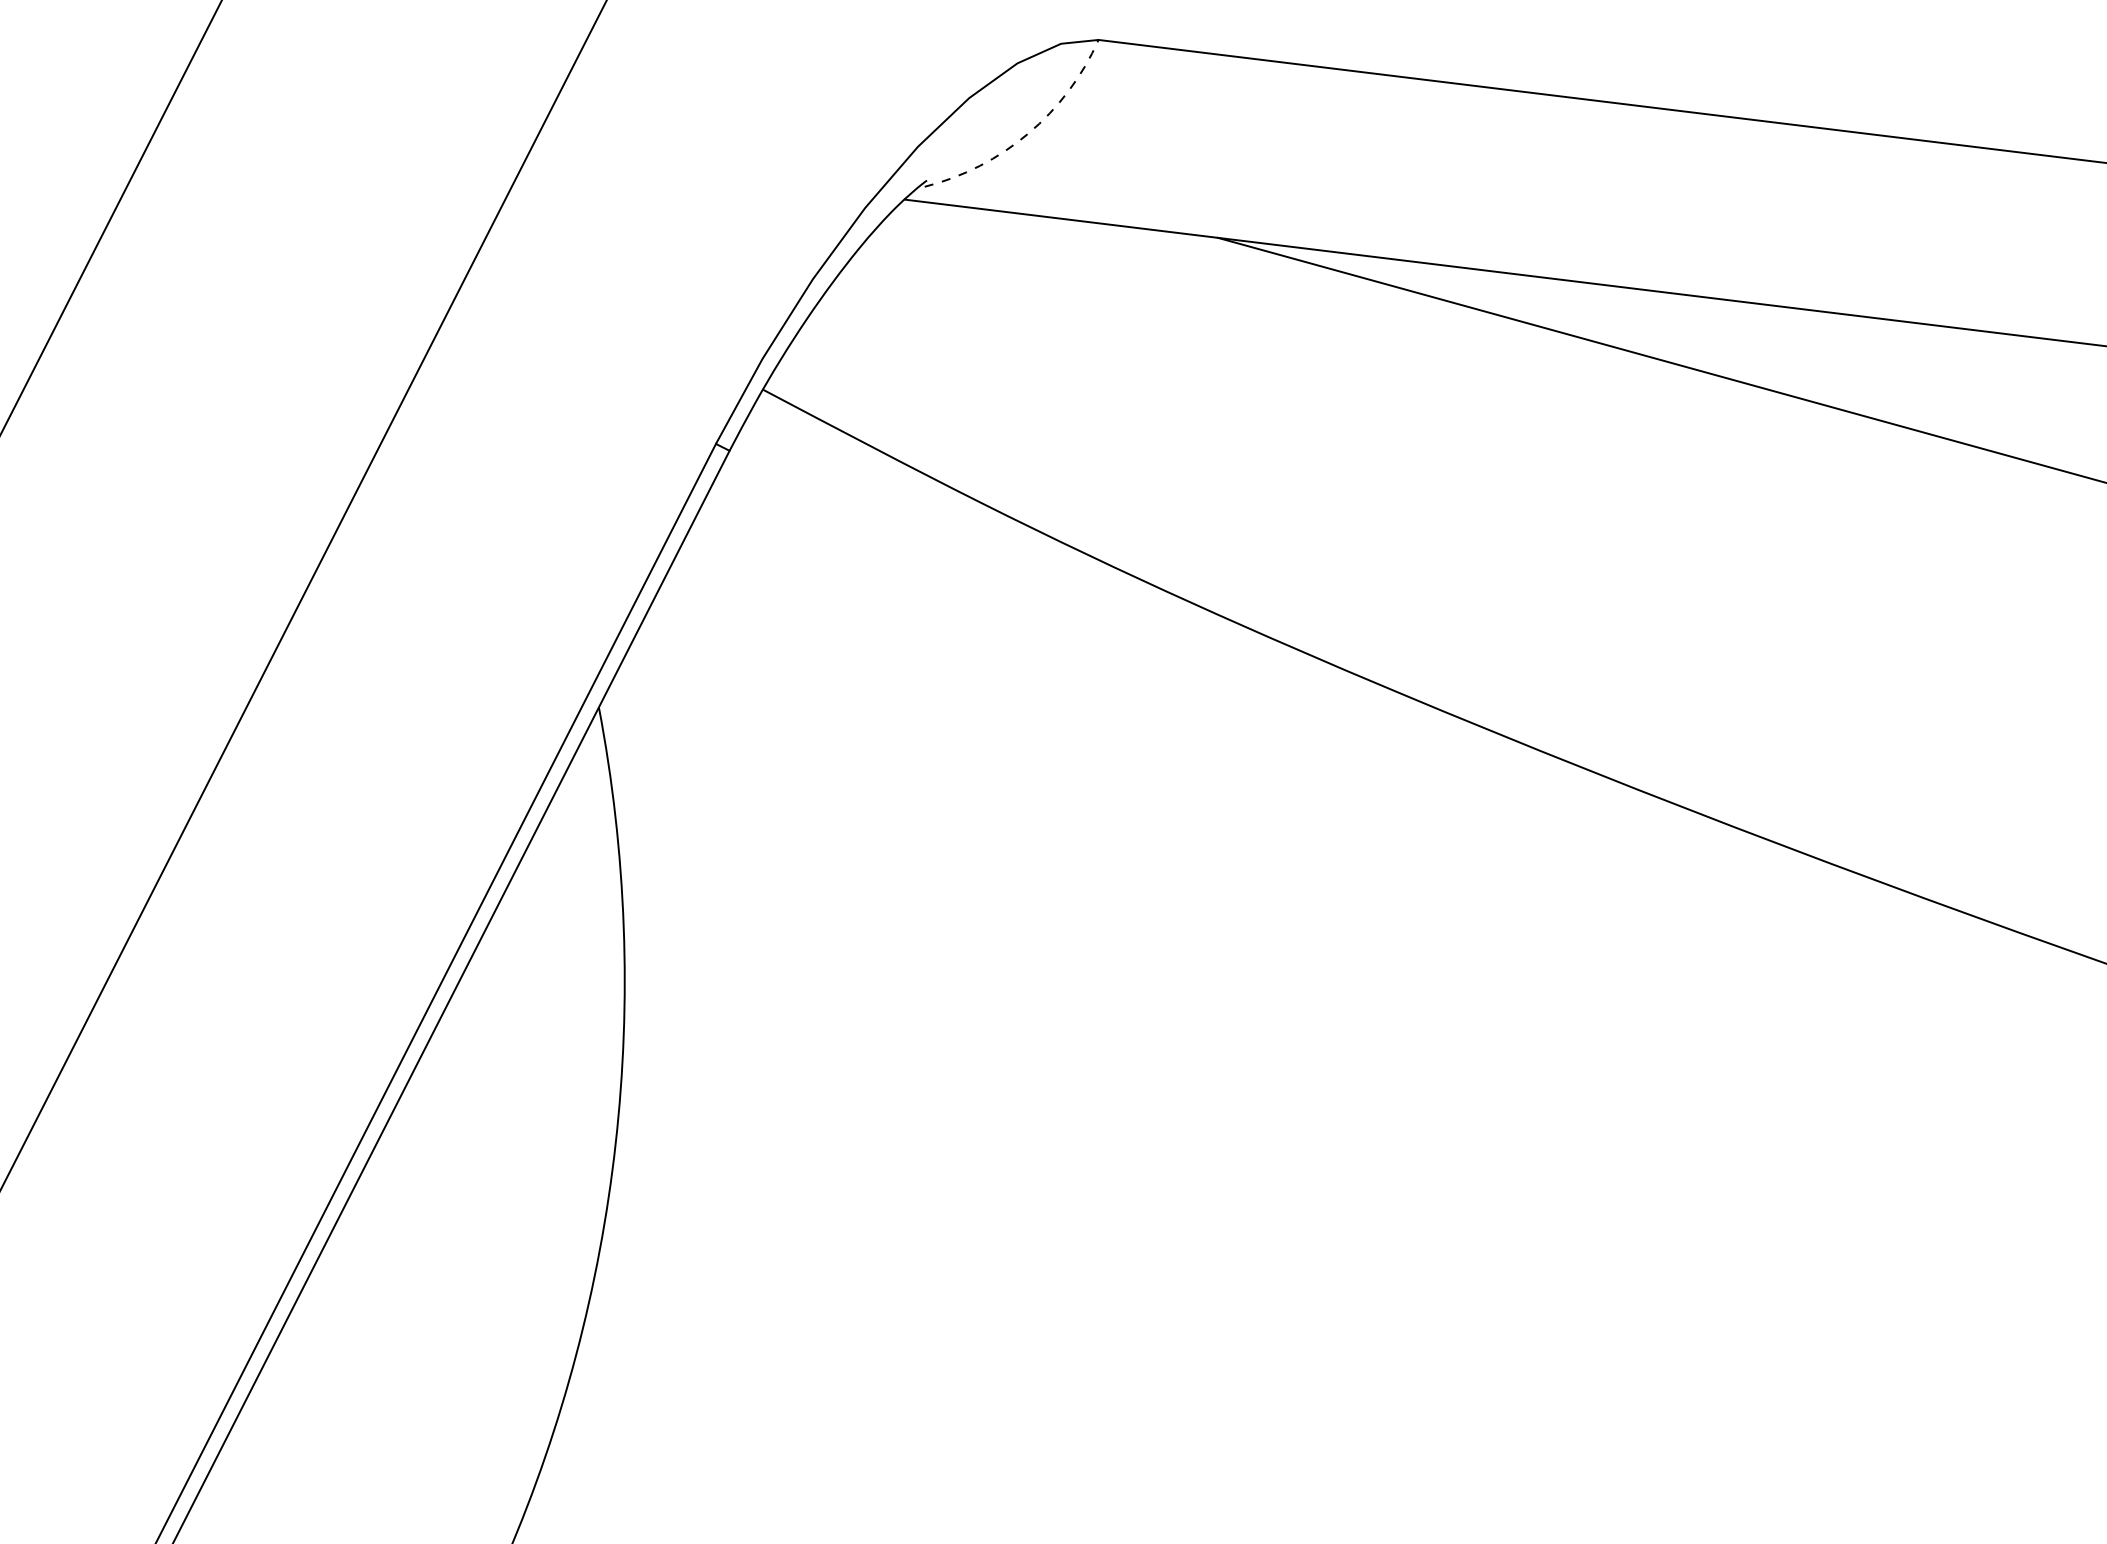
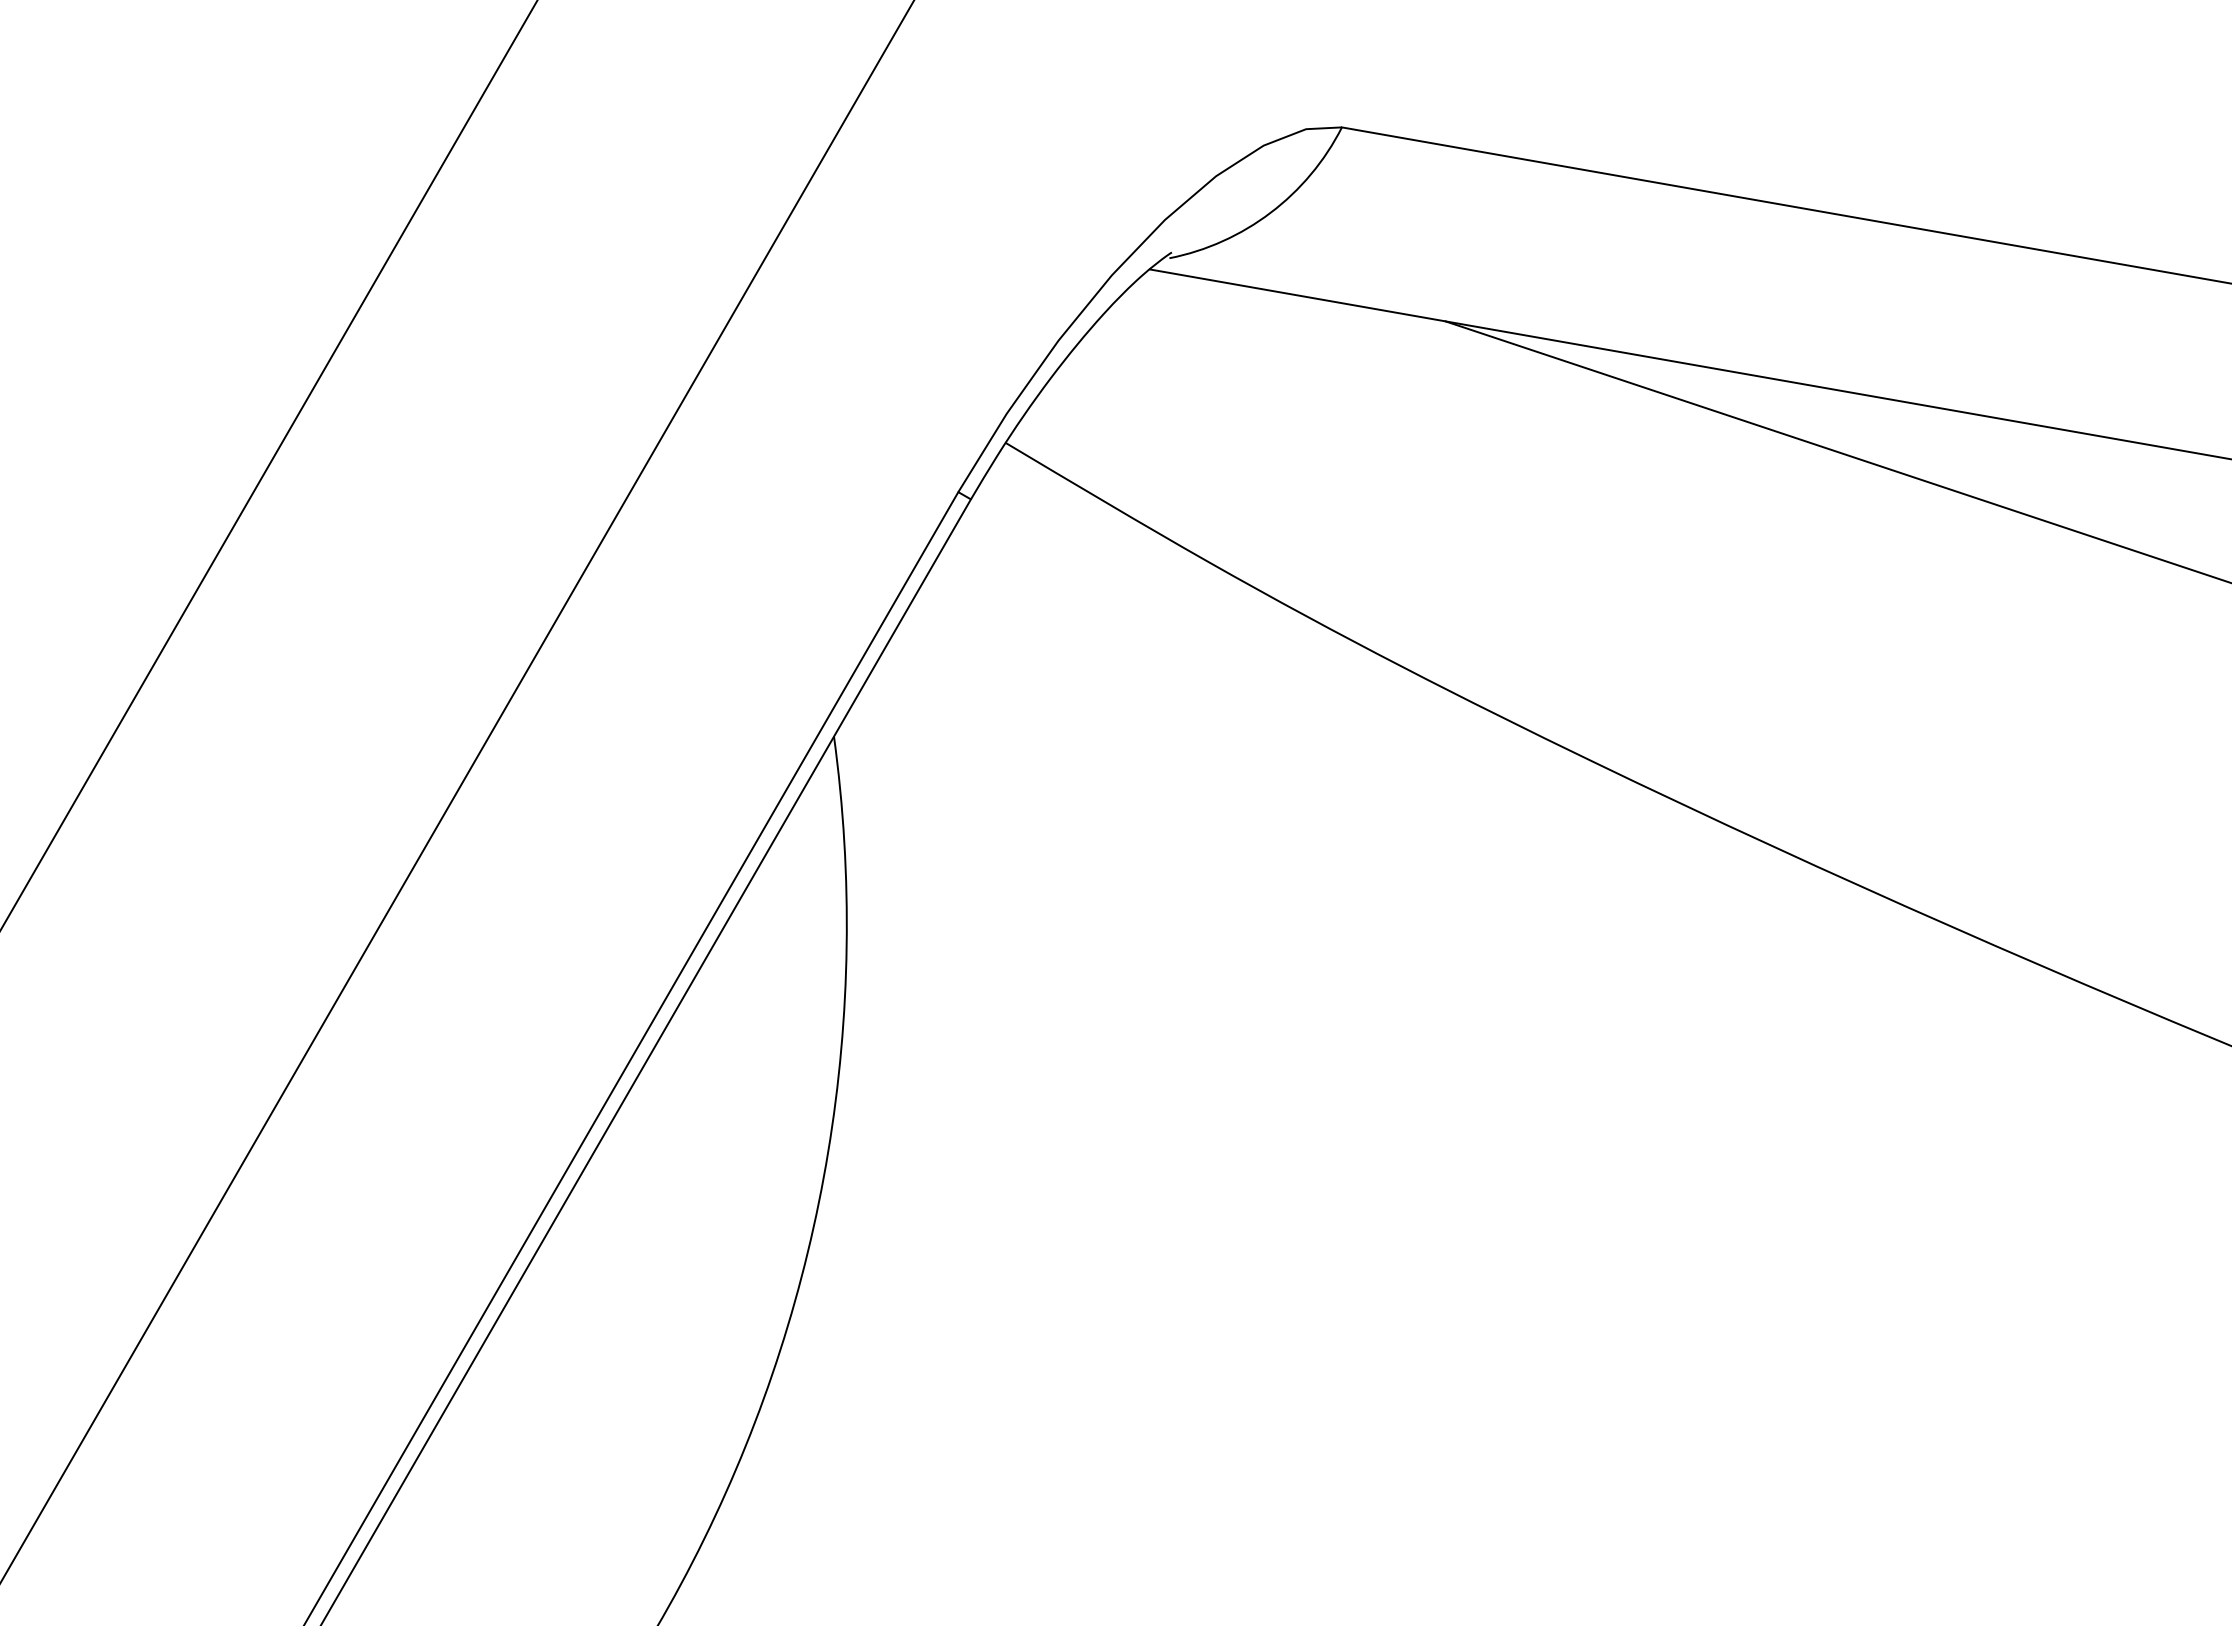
arc: (1028, 133) -> (1270, 212), dashed -> solid

